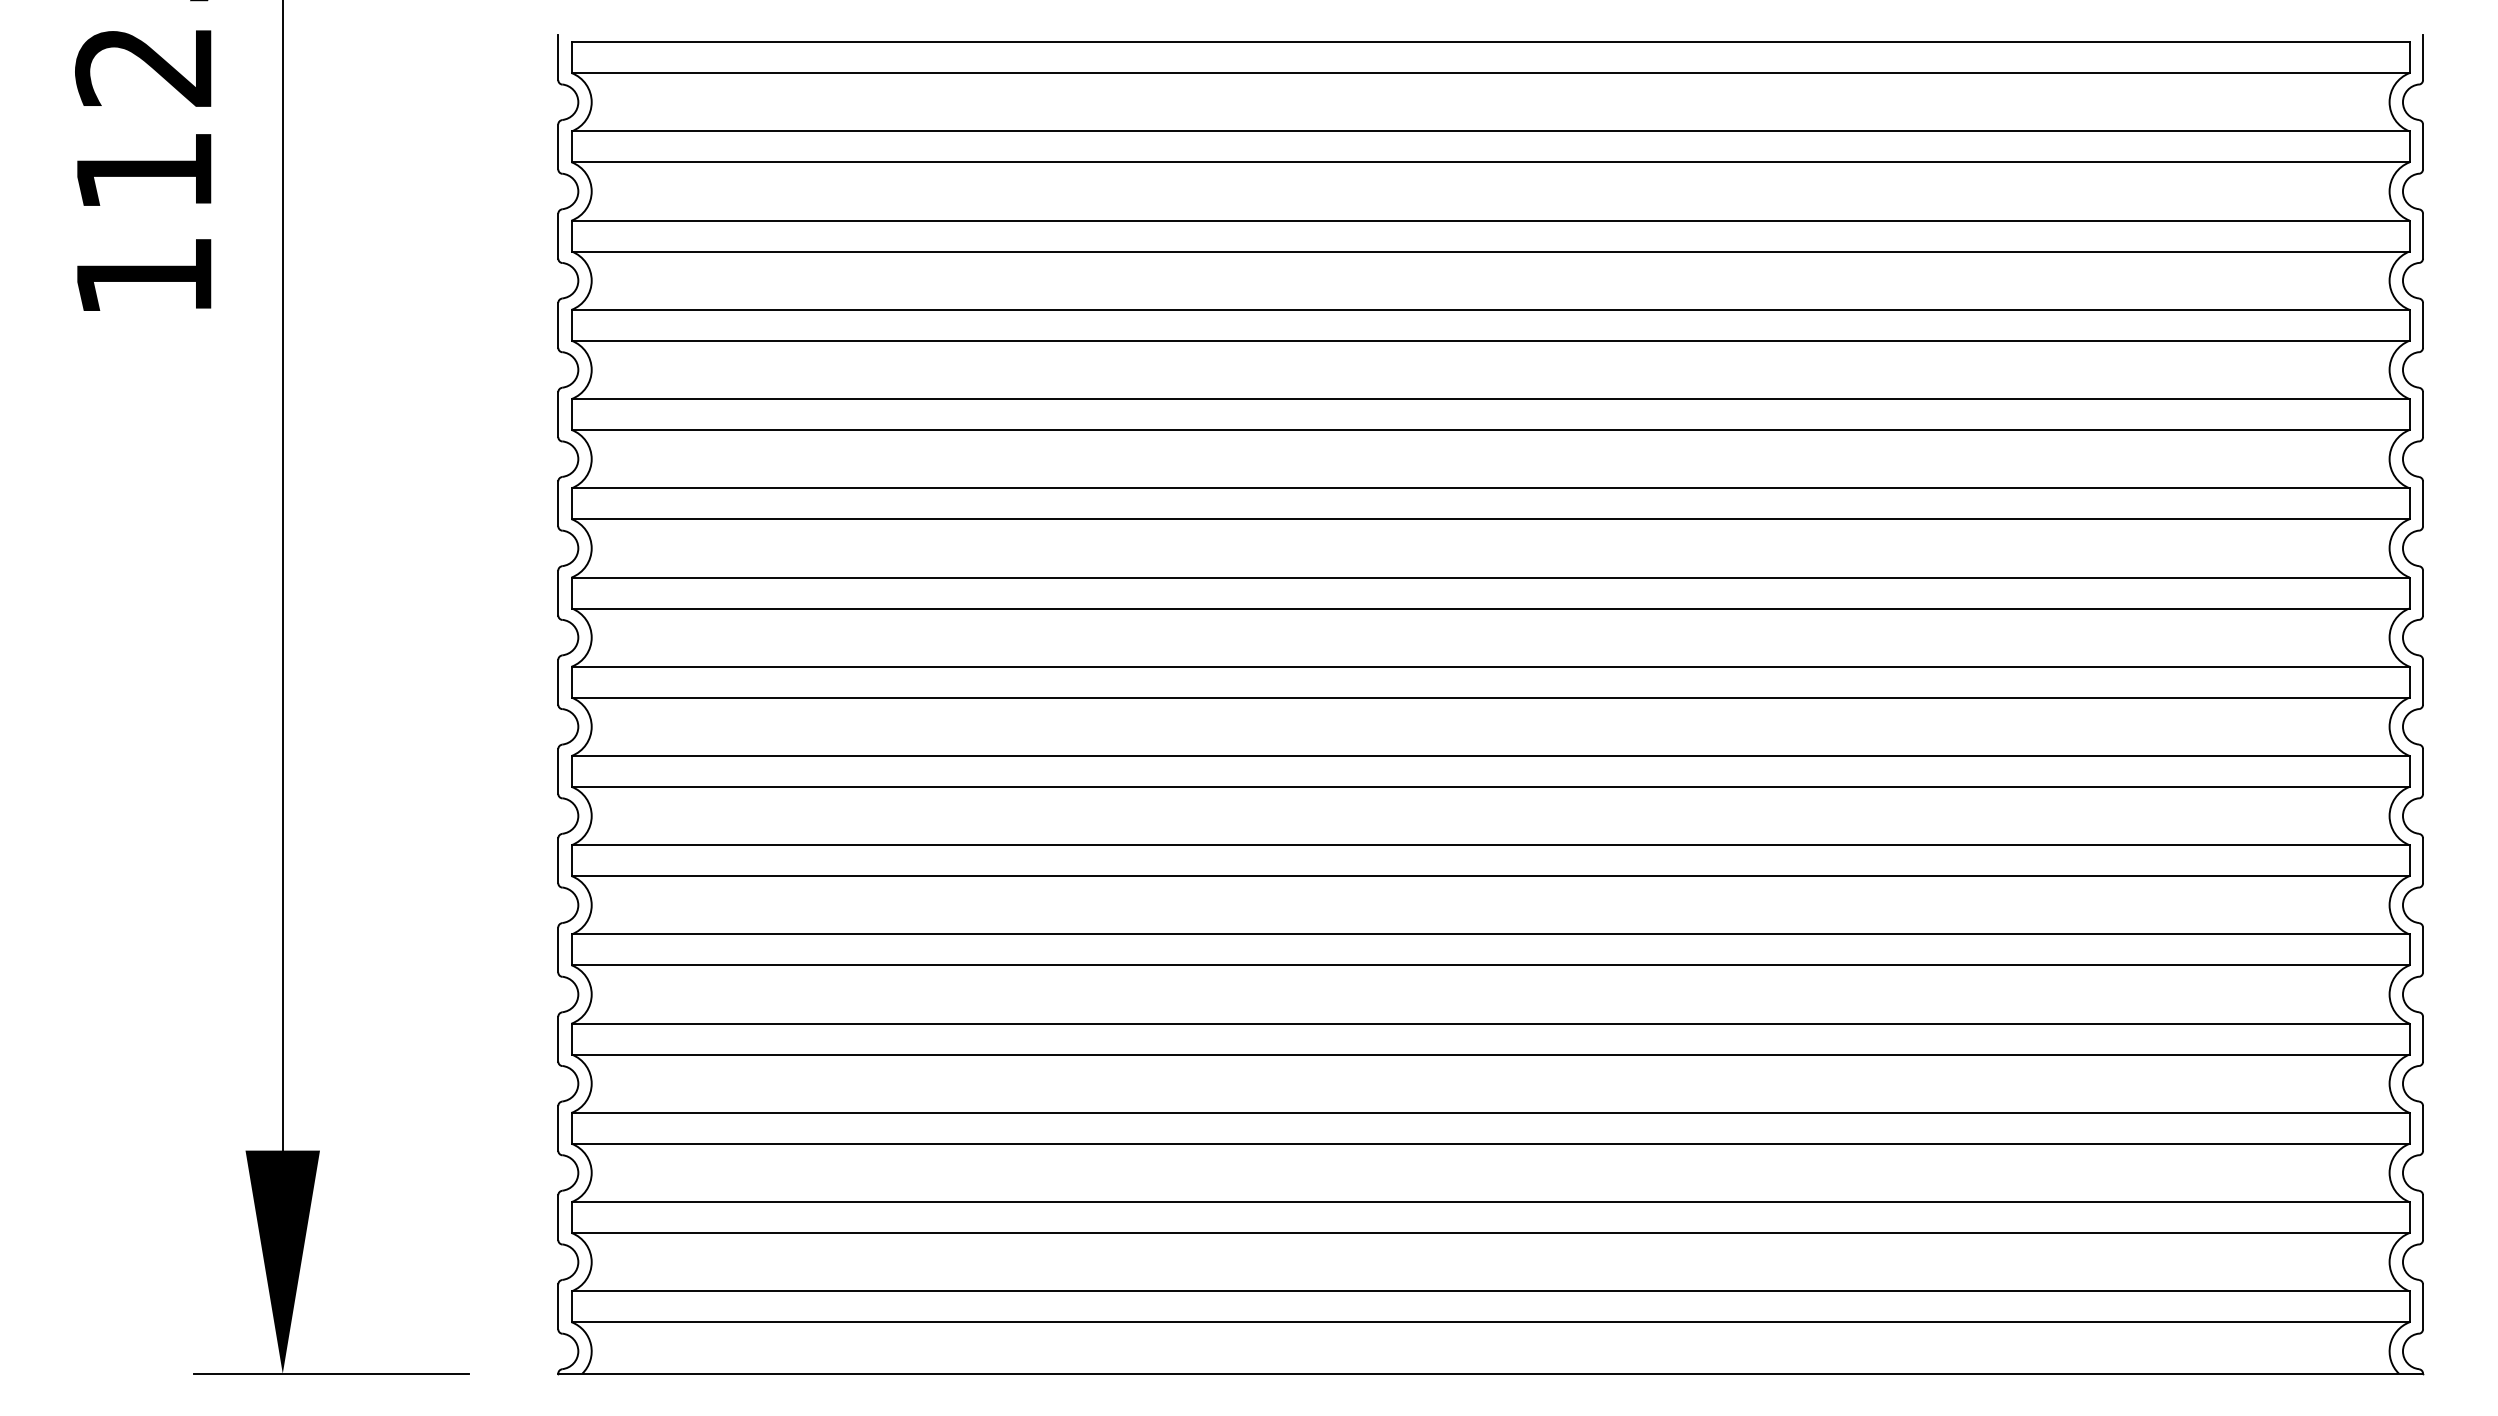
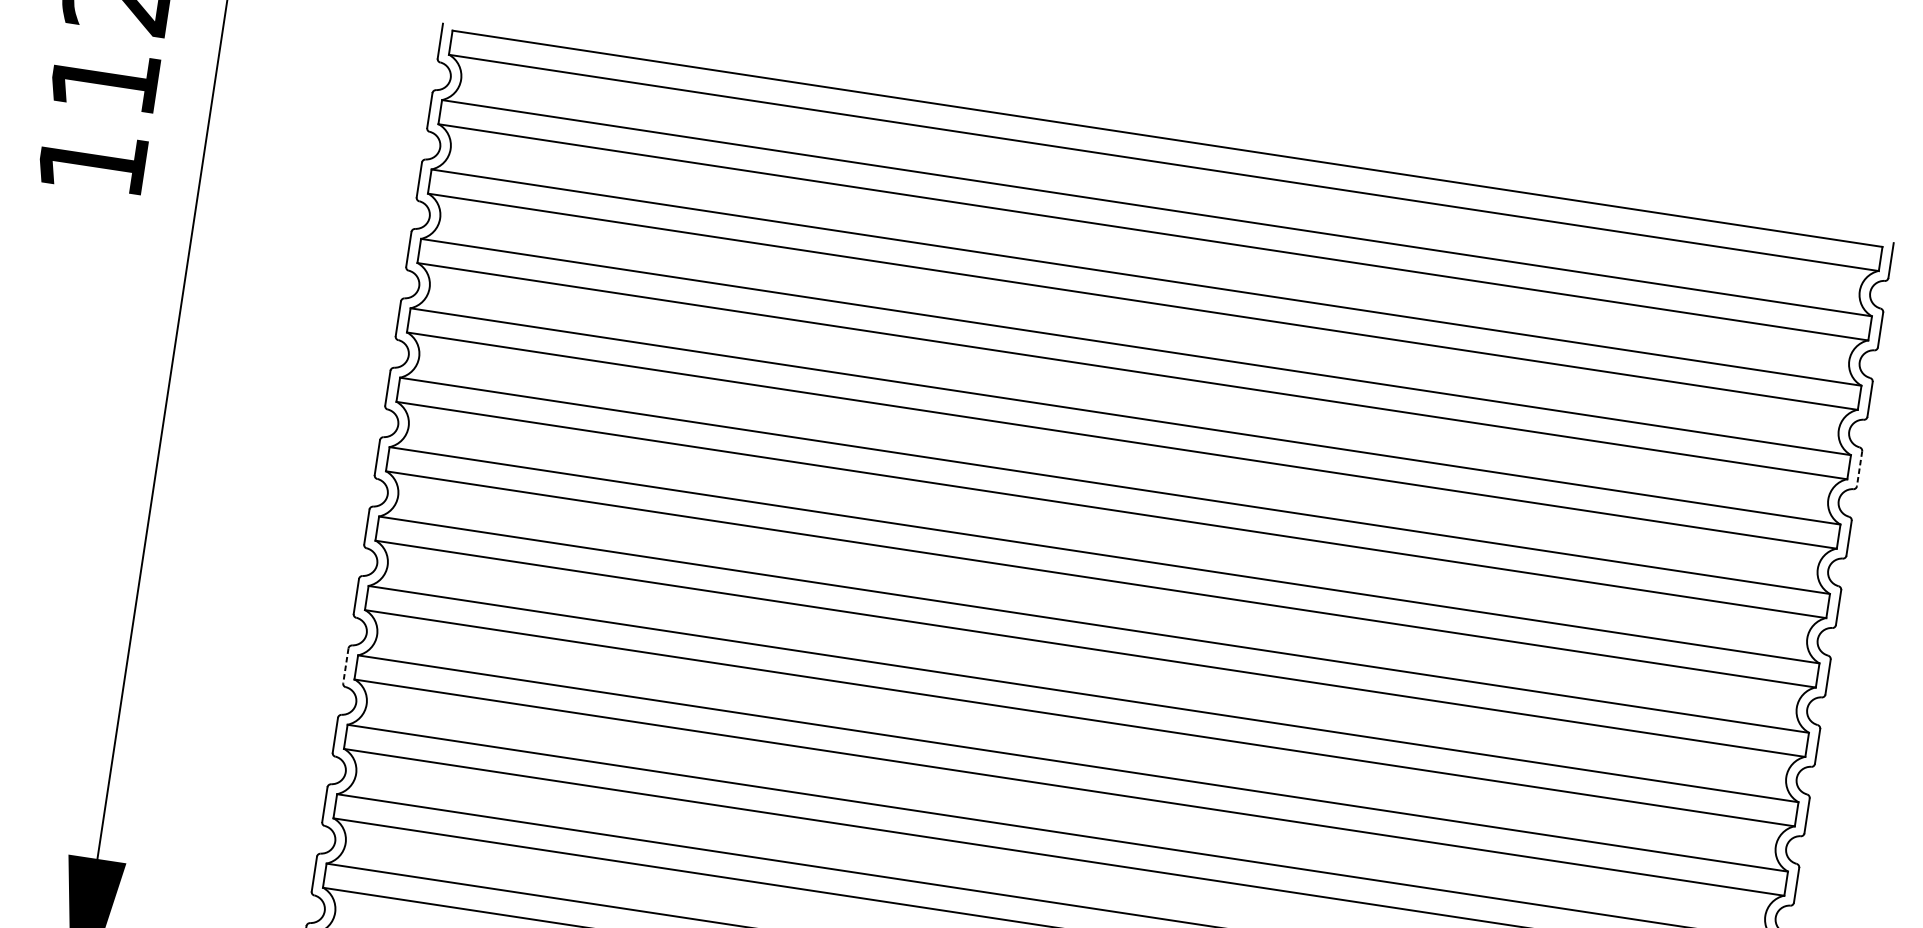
line: (2423, 325) -> (1859, 468), solid -> dashed
line: (558, 861) -> (345, 666), solid -> dashed

